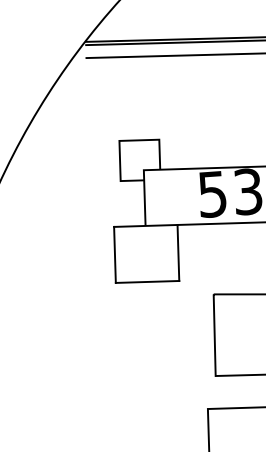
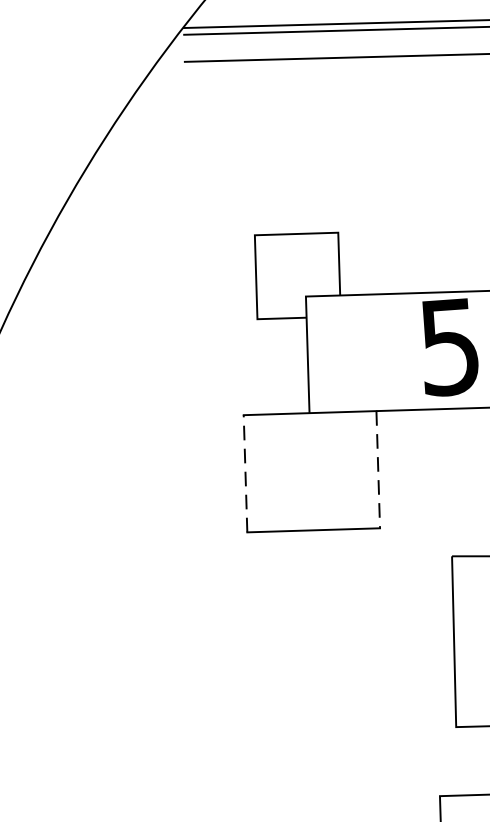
line: (178, 253) -> (378, 470), solid -> dashed
line: (114, 254) -> (244, 472), solid -> dashed

